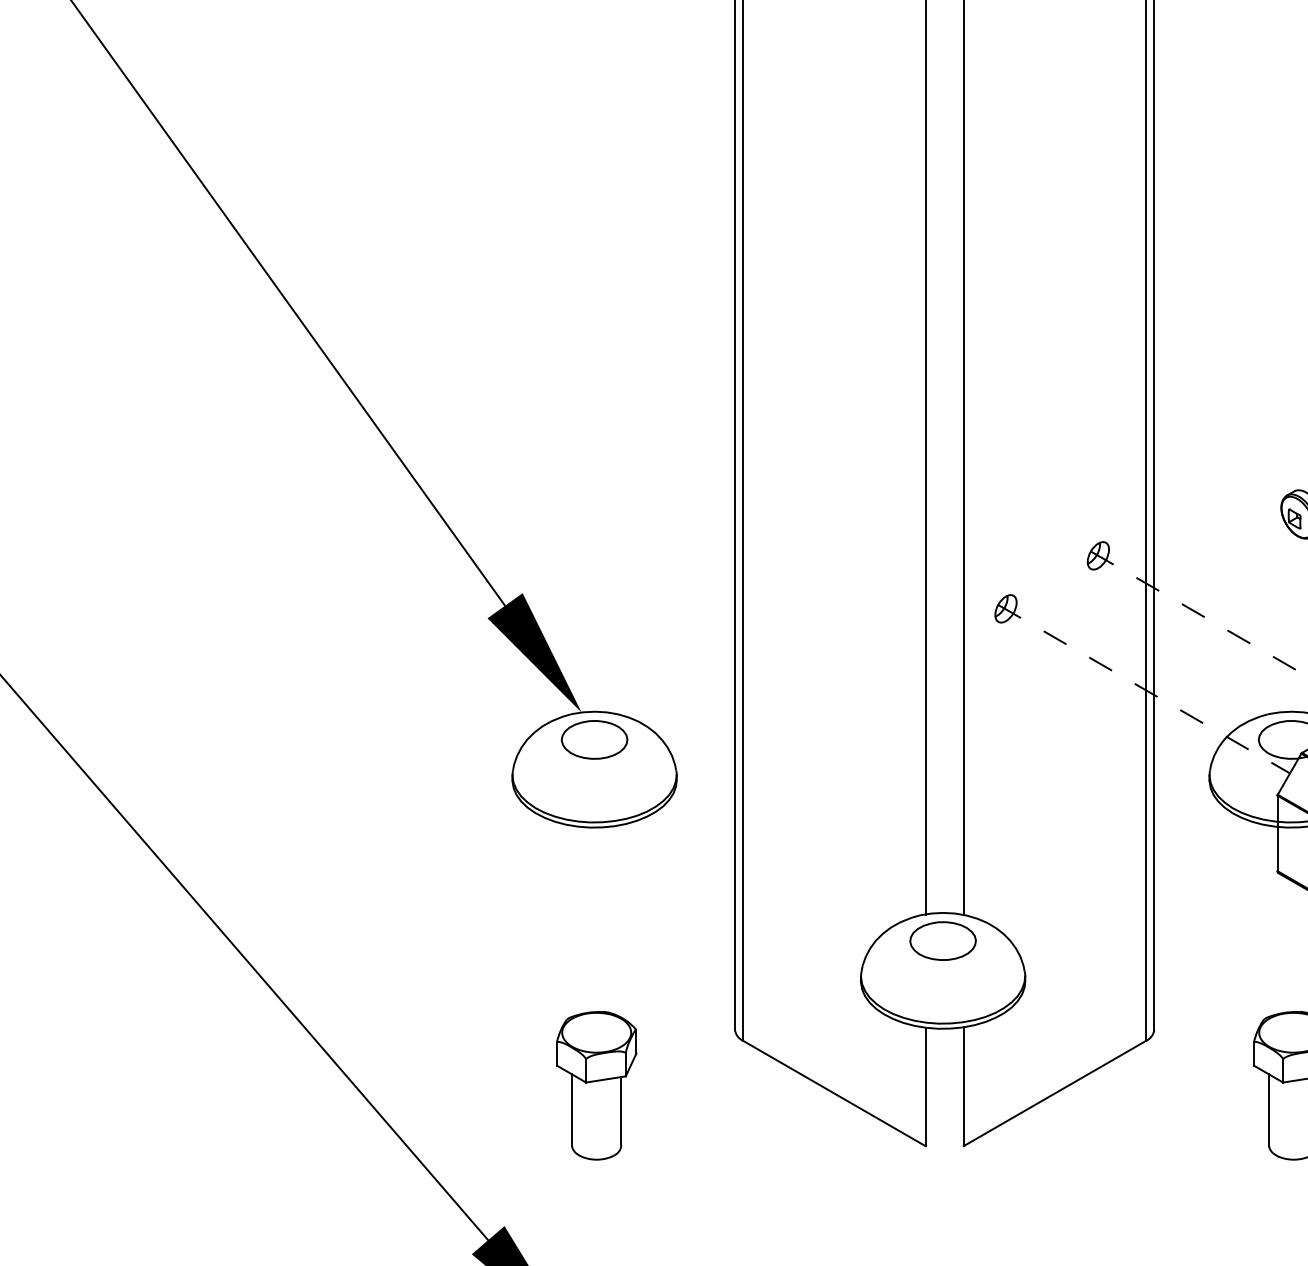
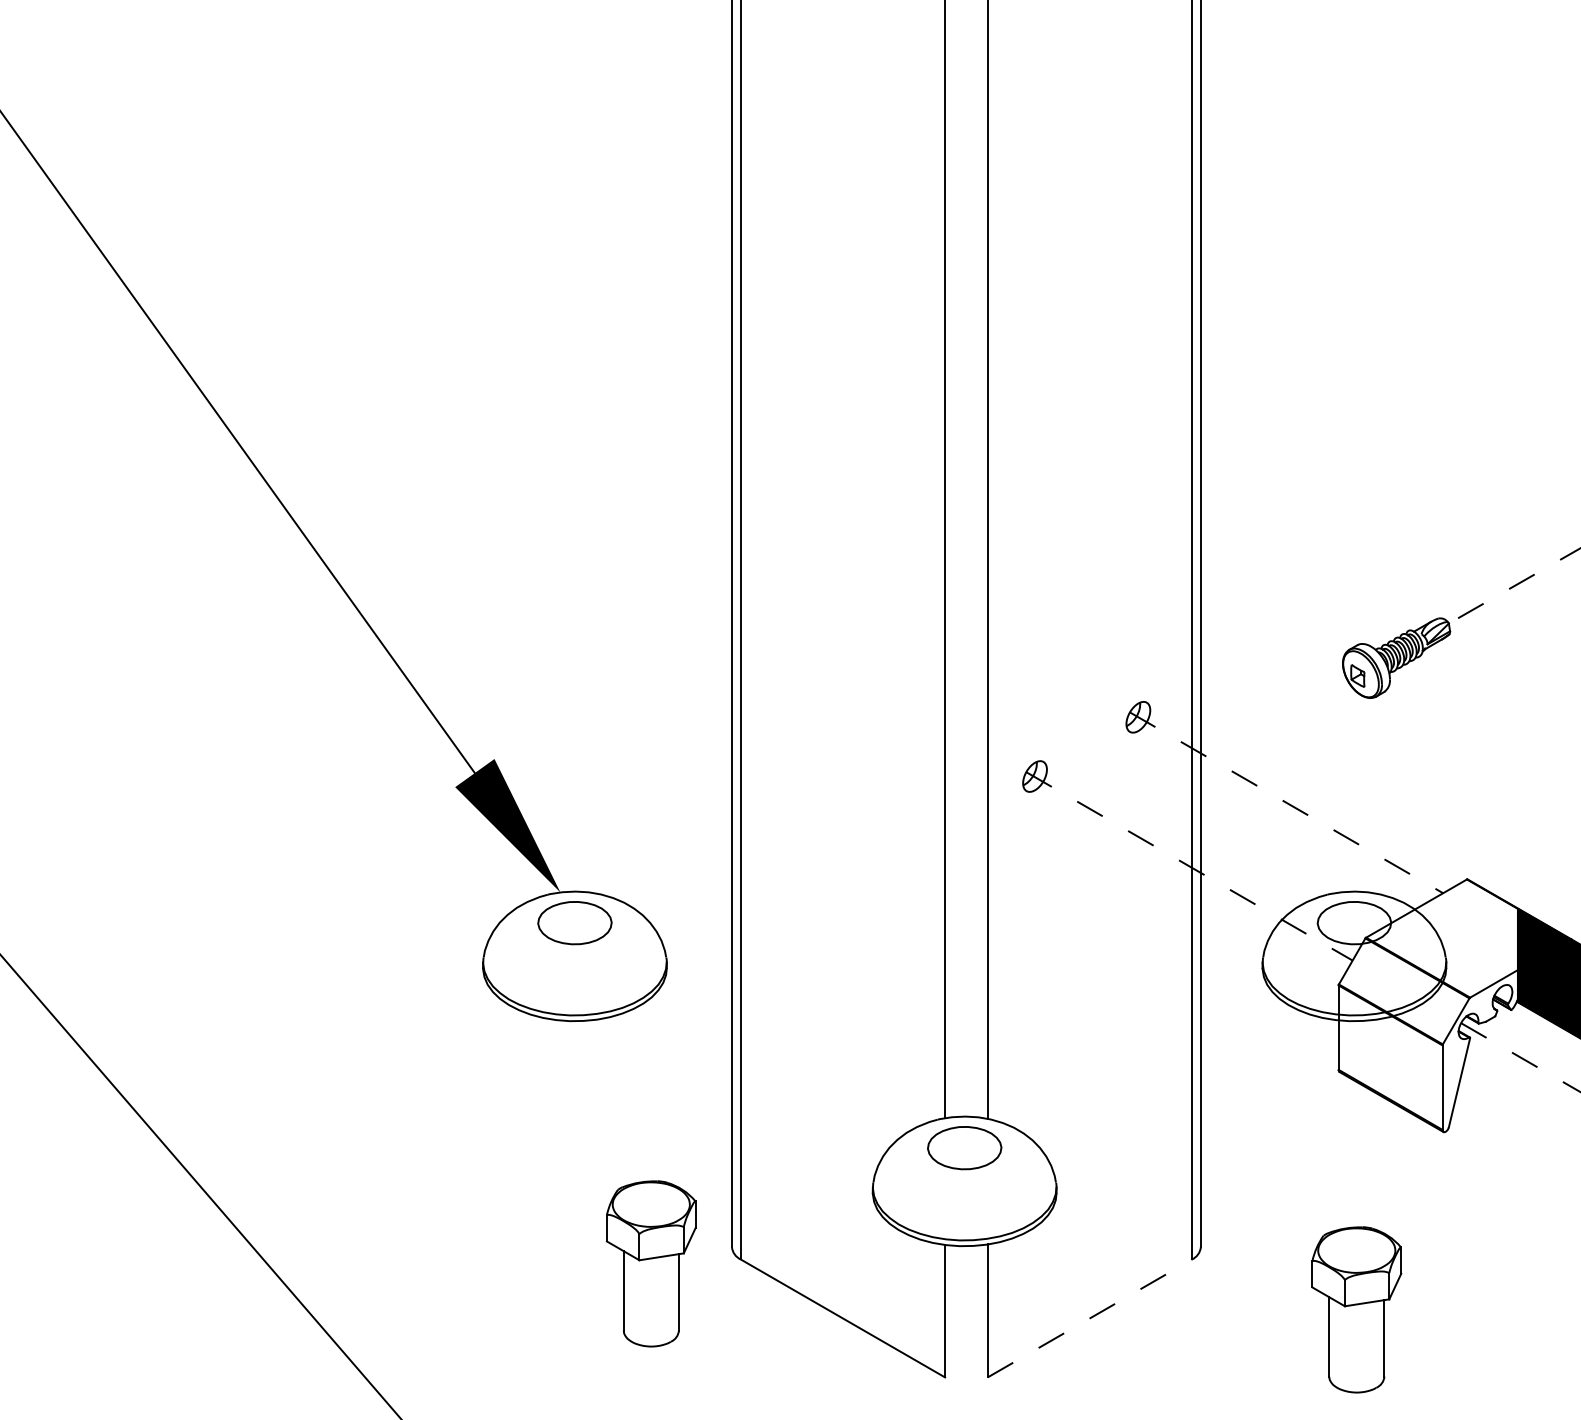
part: (595, 1085) -> (650, 1263), moved
line: (1054, 1093) -> (1089, 1318), solid -> dashed

